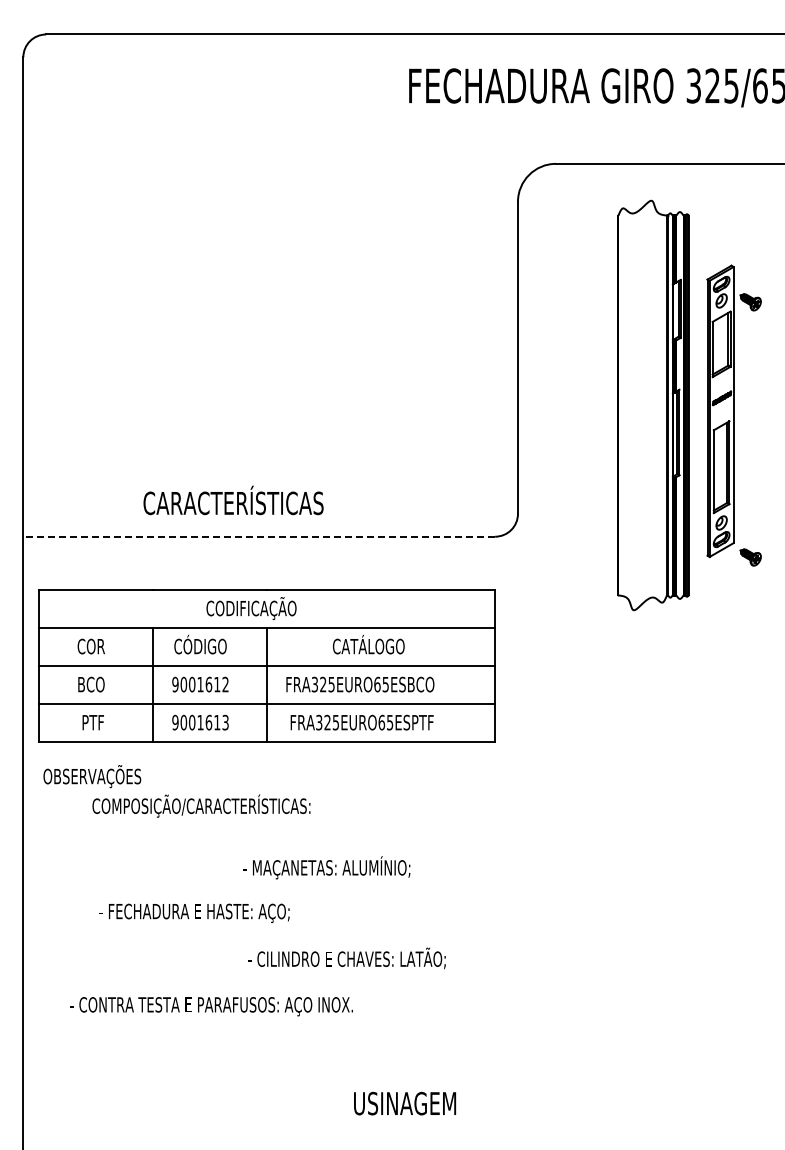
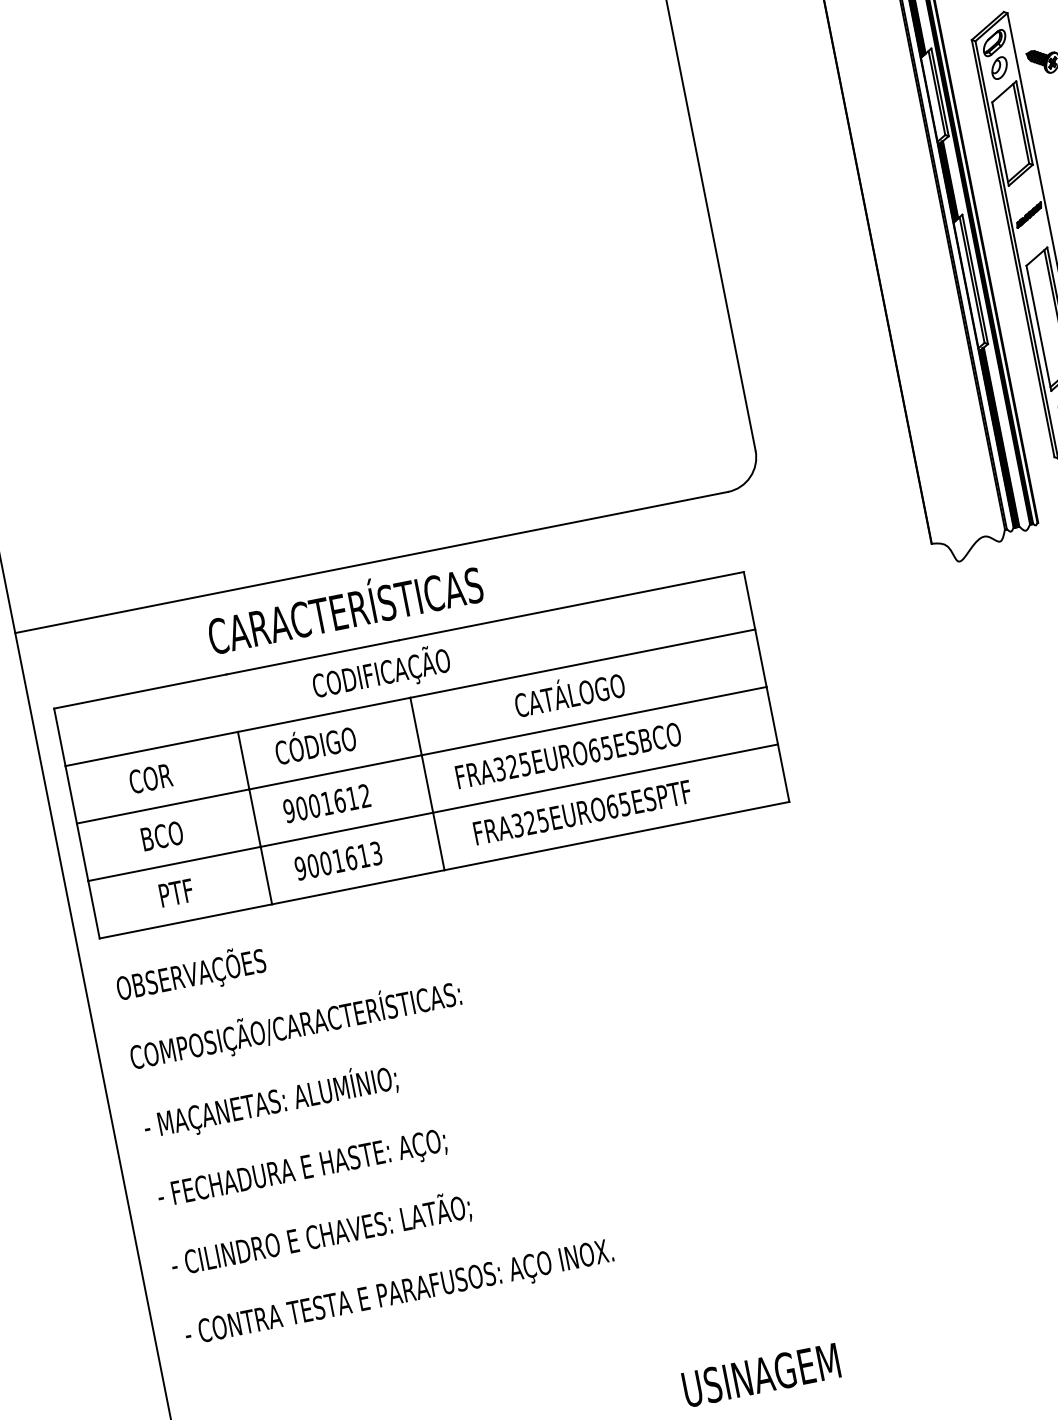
text: (233, 500) -> (344, 606), moved
line: (259, 536) -> (371, 562), dashed -> solid
text: (201, 805) -> (295, 1024), moved
text: (326, 867) -> (270, 1101), moved
text: (194, 912) -> (302, 1169), moved
text: (346, 958) -> (319, 1234), moved
text: (211, 1006) -> (399, 1294), moved

